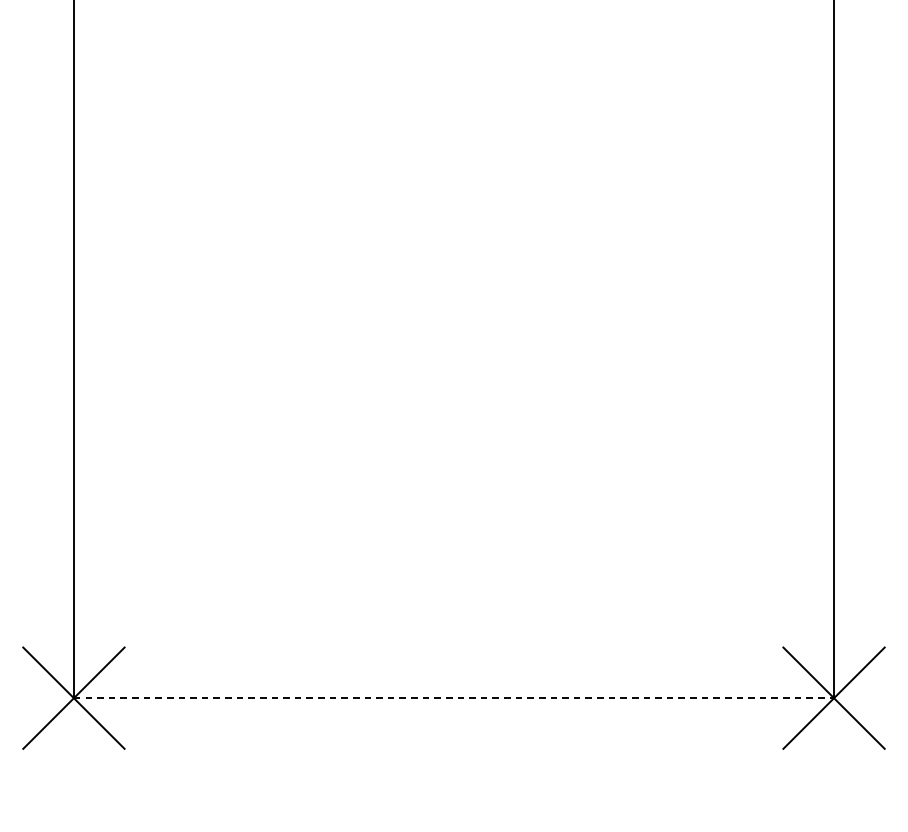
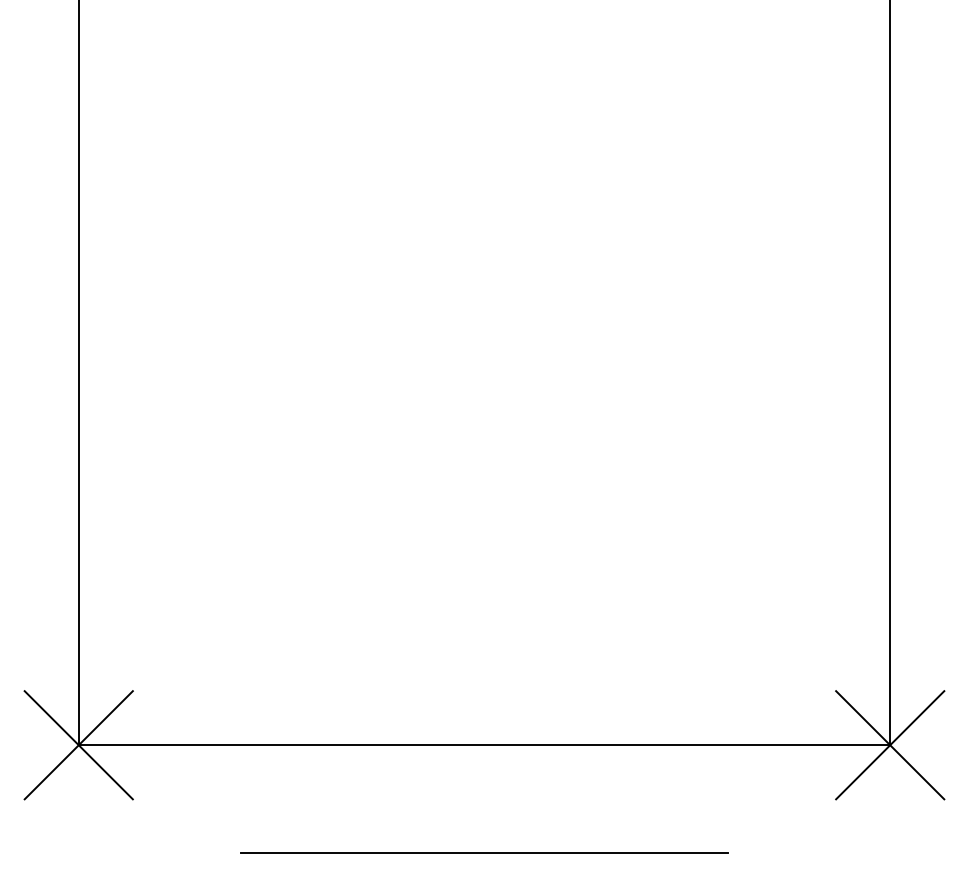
line: (454, 698) -> (484, 745), dashed -> solid
line: (454, 799) -> (484, 853), added

